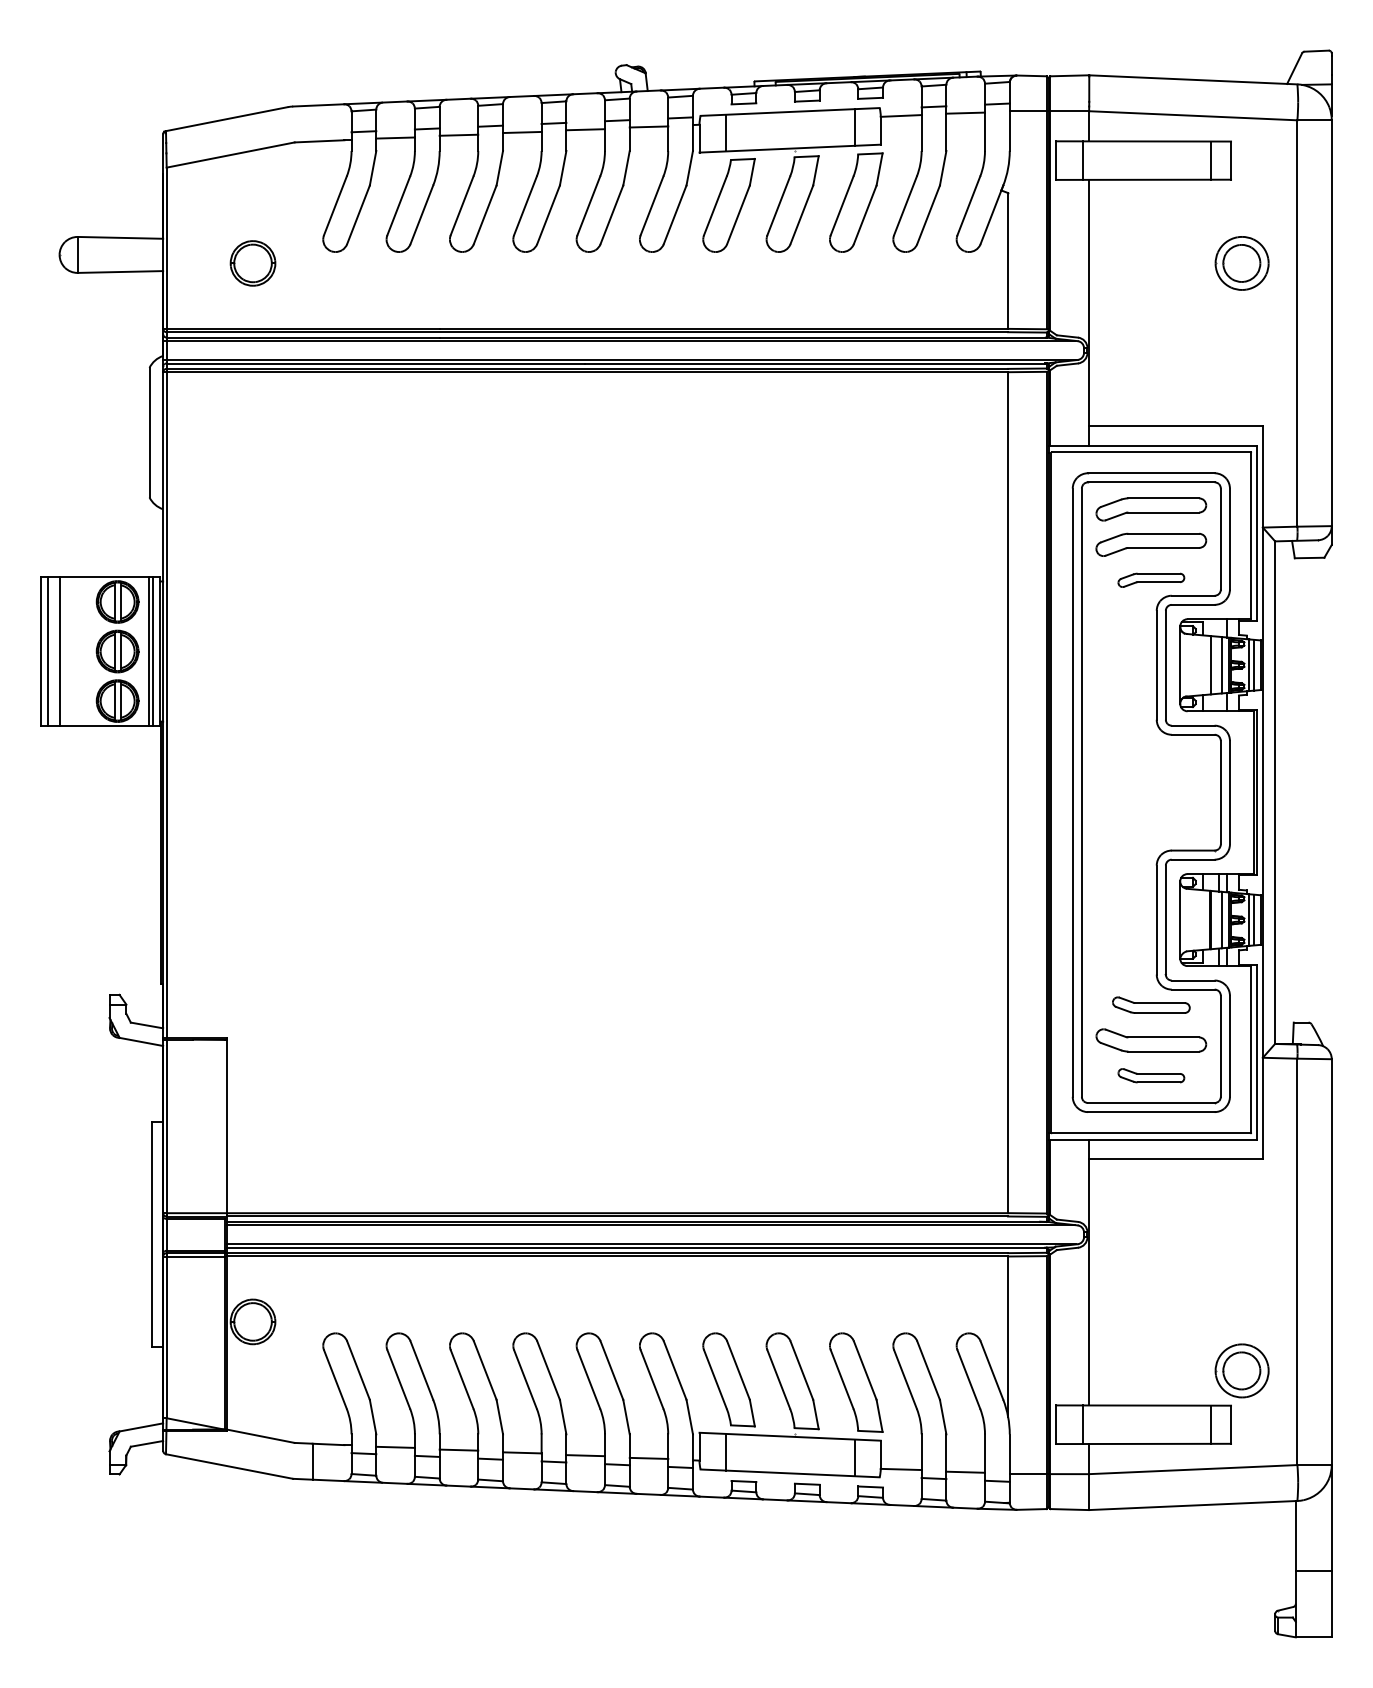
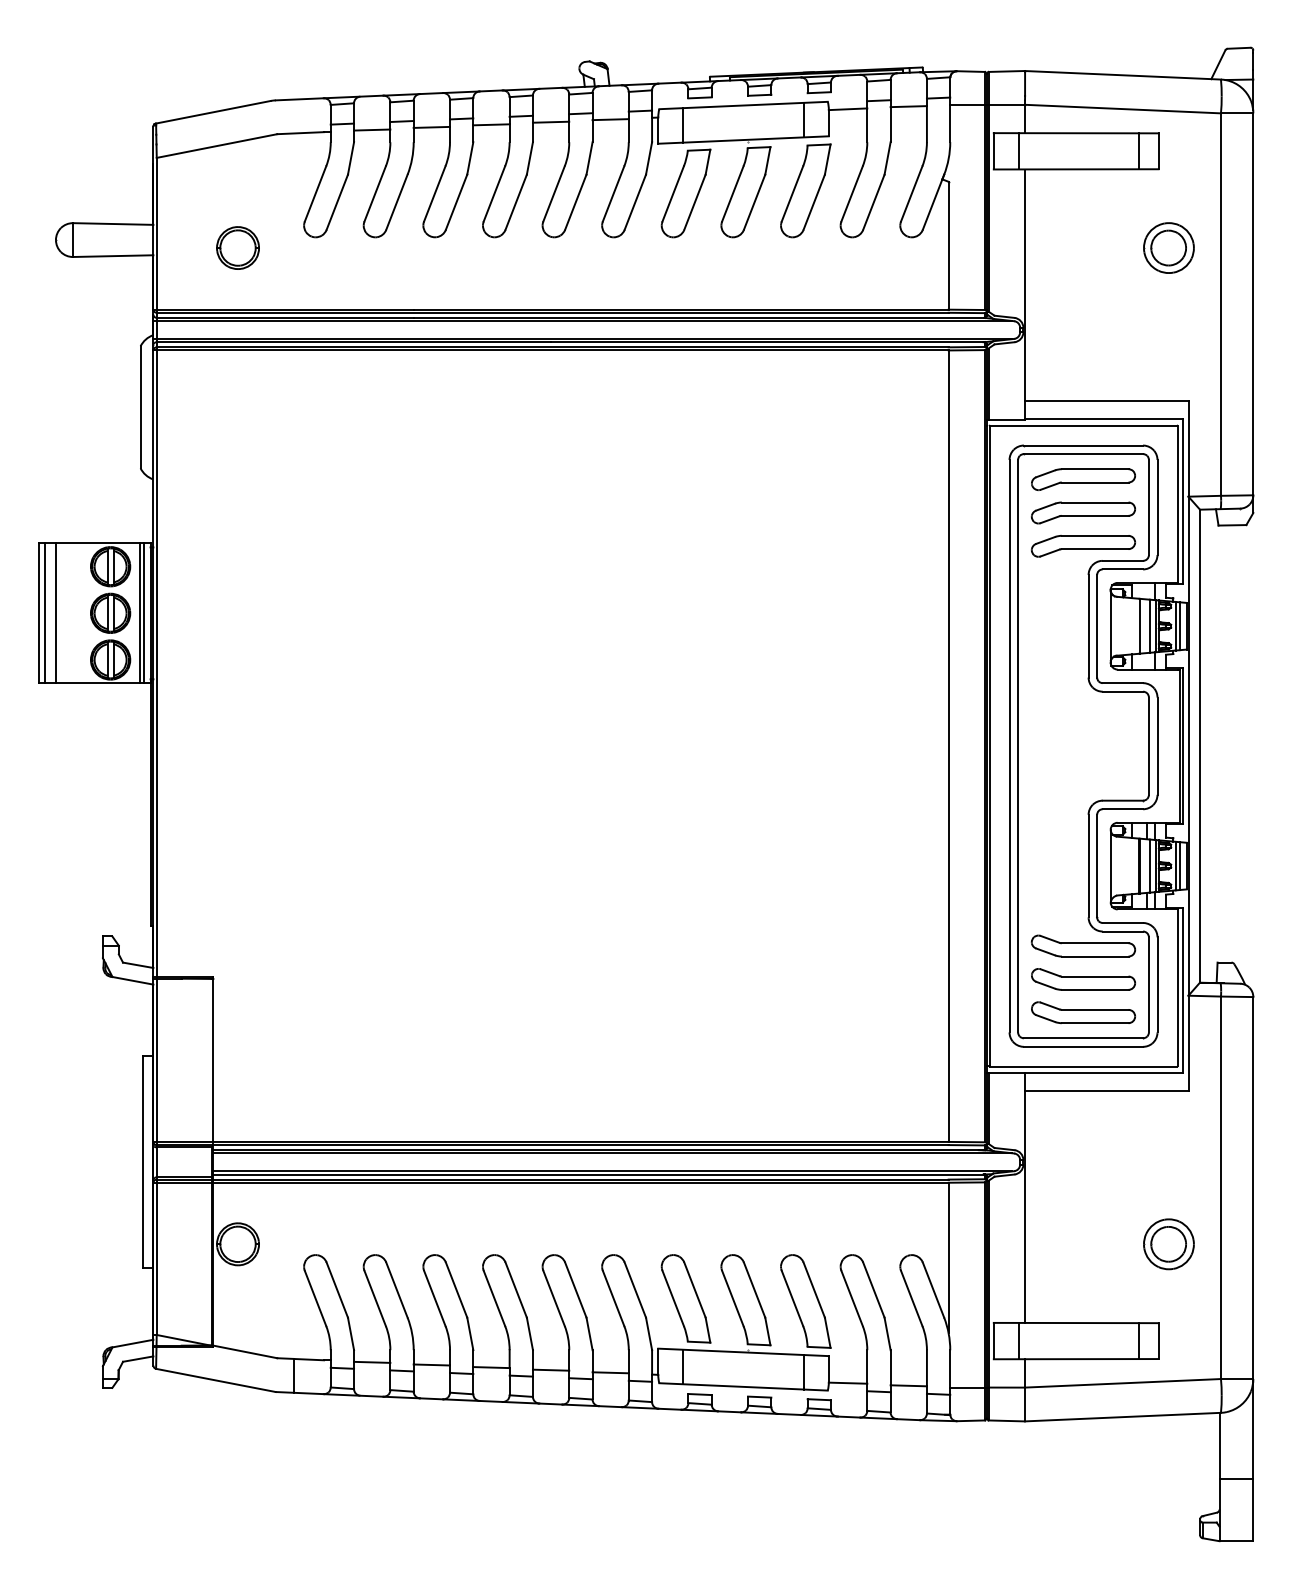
part: (1151, 580) -> (1083, 546), size x1.67
part: (1151, 1005) -> (1083, 946), size x1.43
part: (1151, 1075) -> (1083, 1012), size x1.67
part: (1241, 1370) -> (1168, 1243), moved

